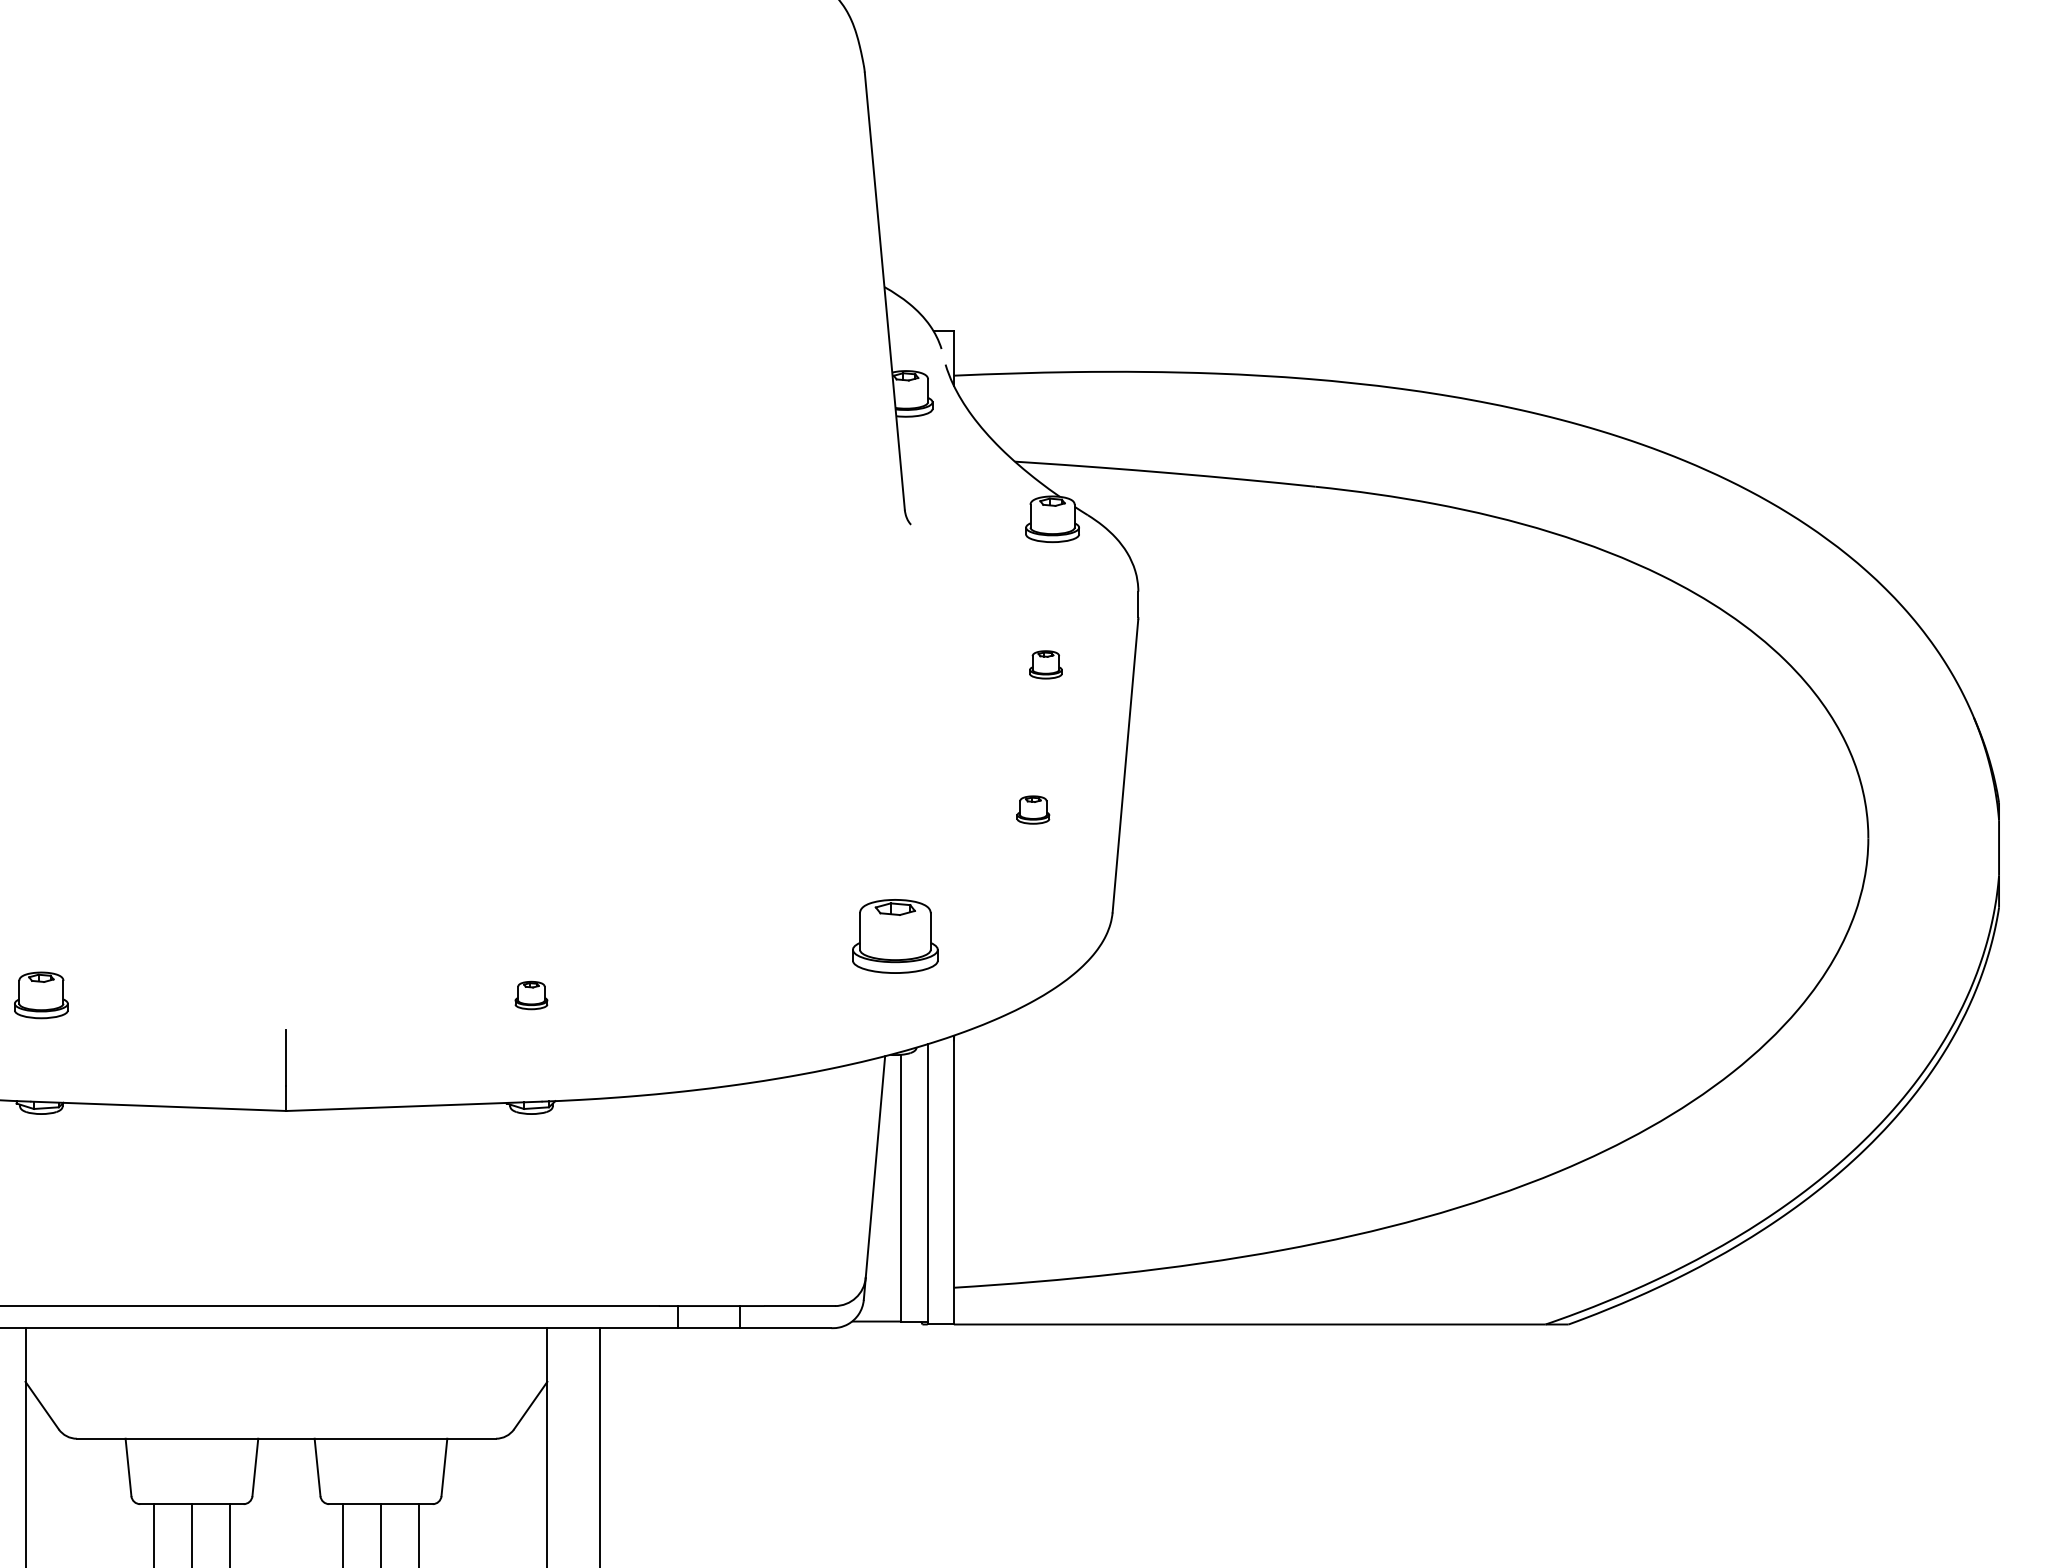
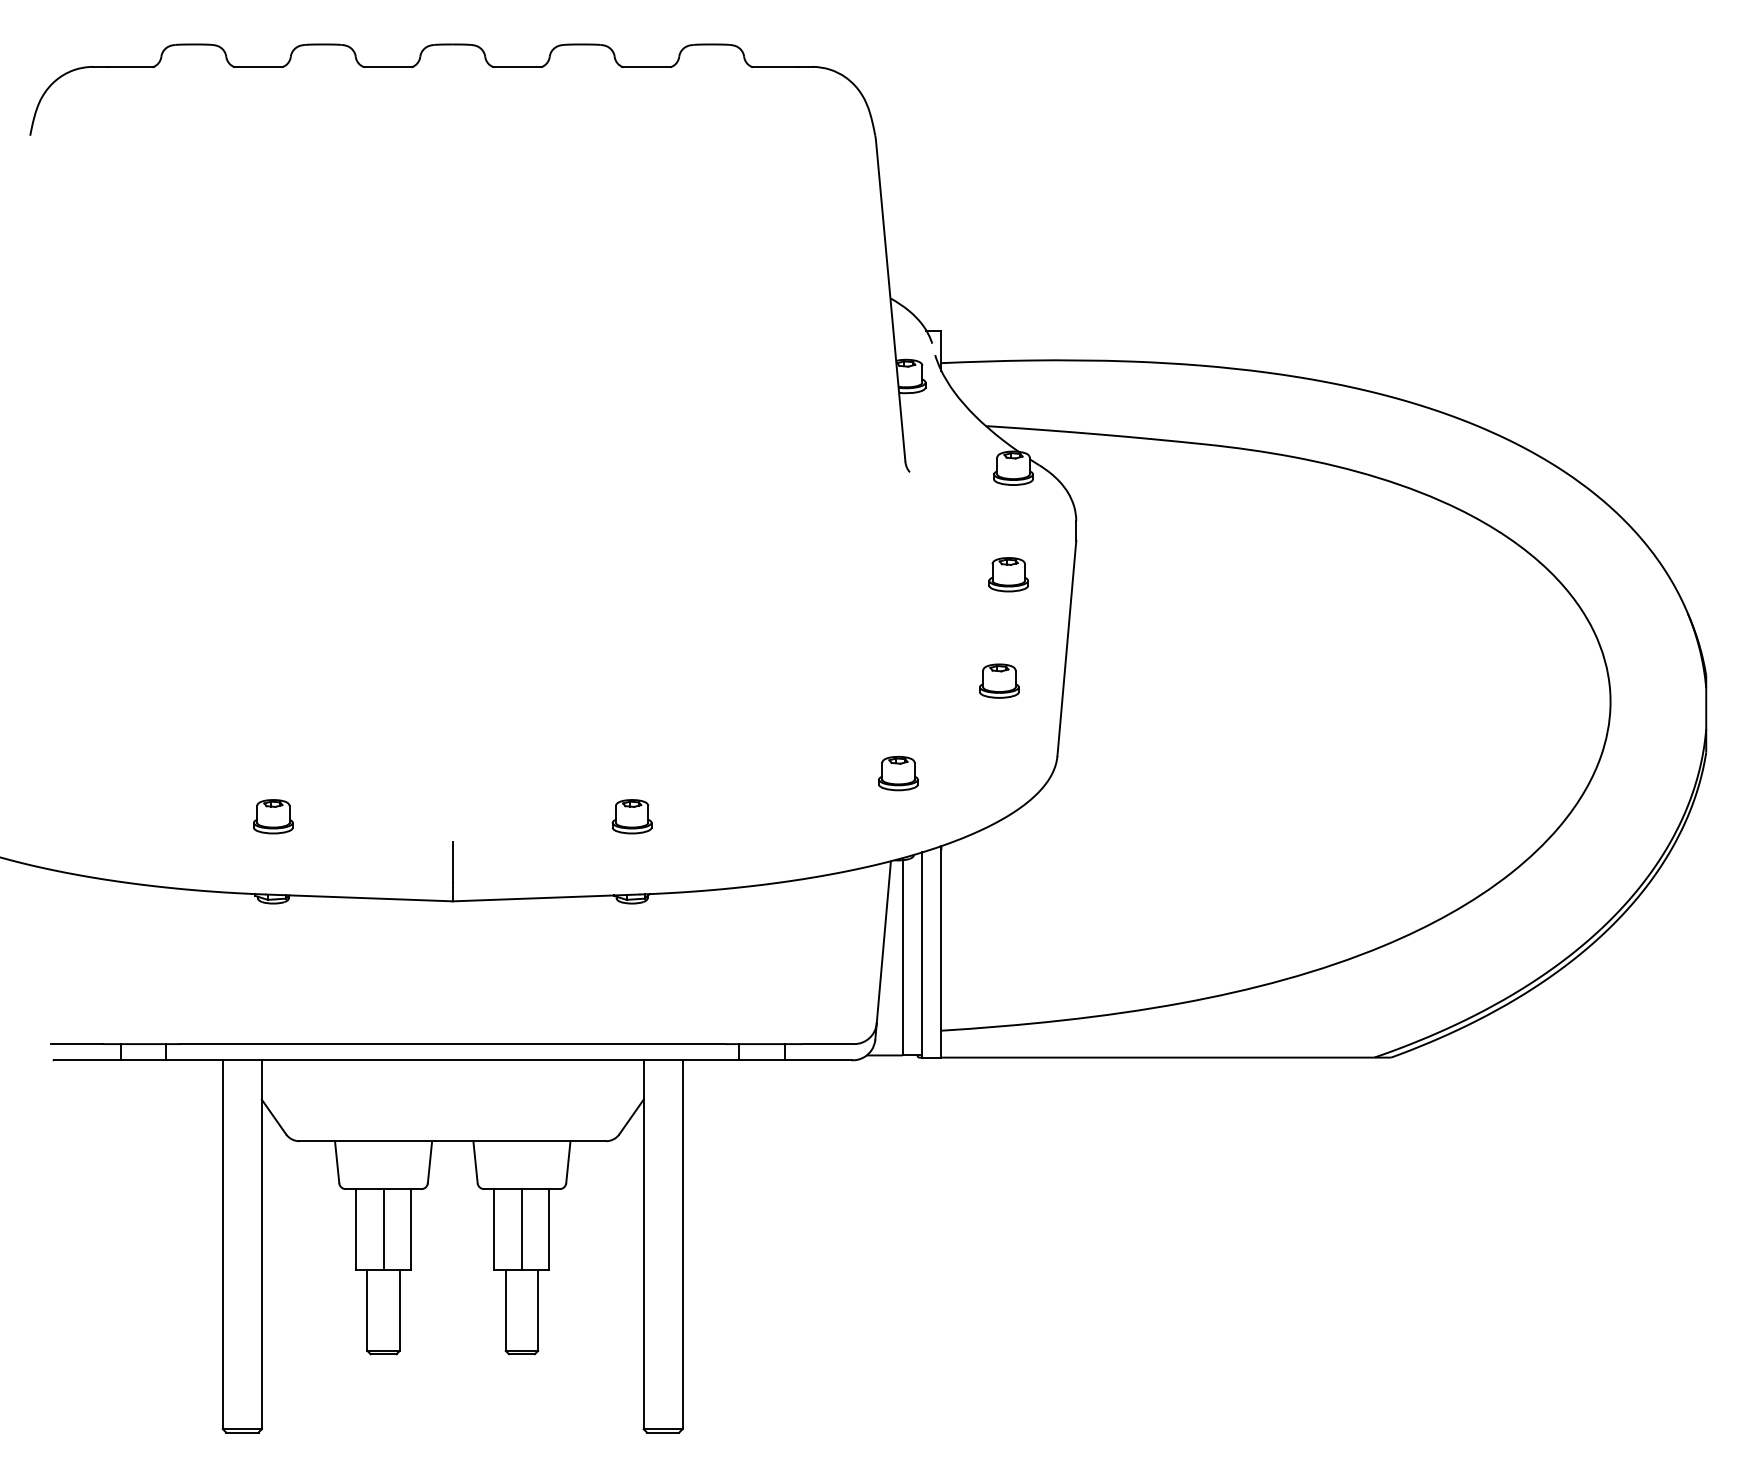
part: (1045, 664) -> (1008, 574), size x1.67
part: (1033, 809) -> (999, 680), size x1.67
part: (895, 936) -> (898, 773), size x0.62
part: (530, 995) -> (631, 816), size x1.67

